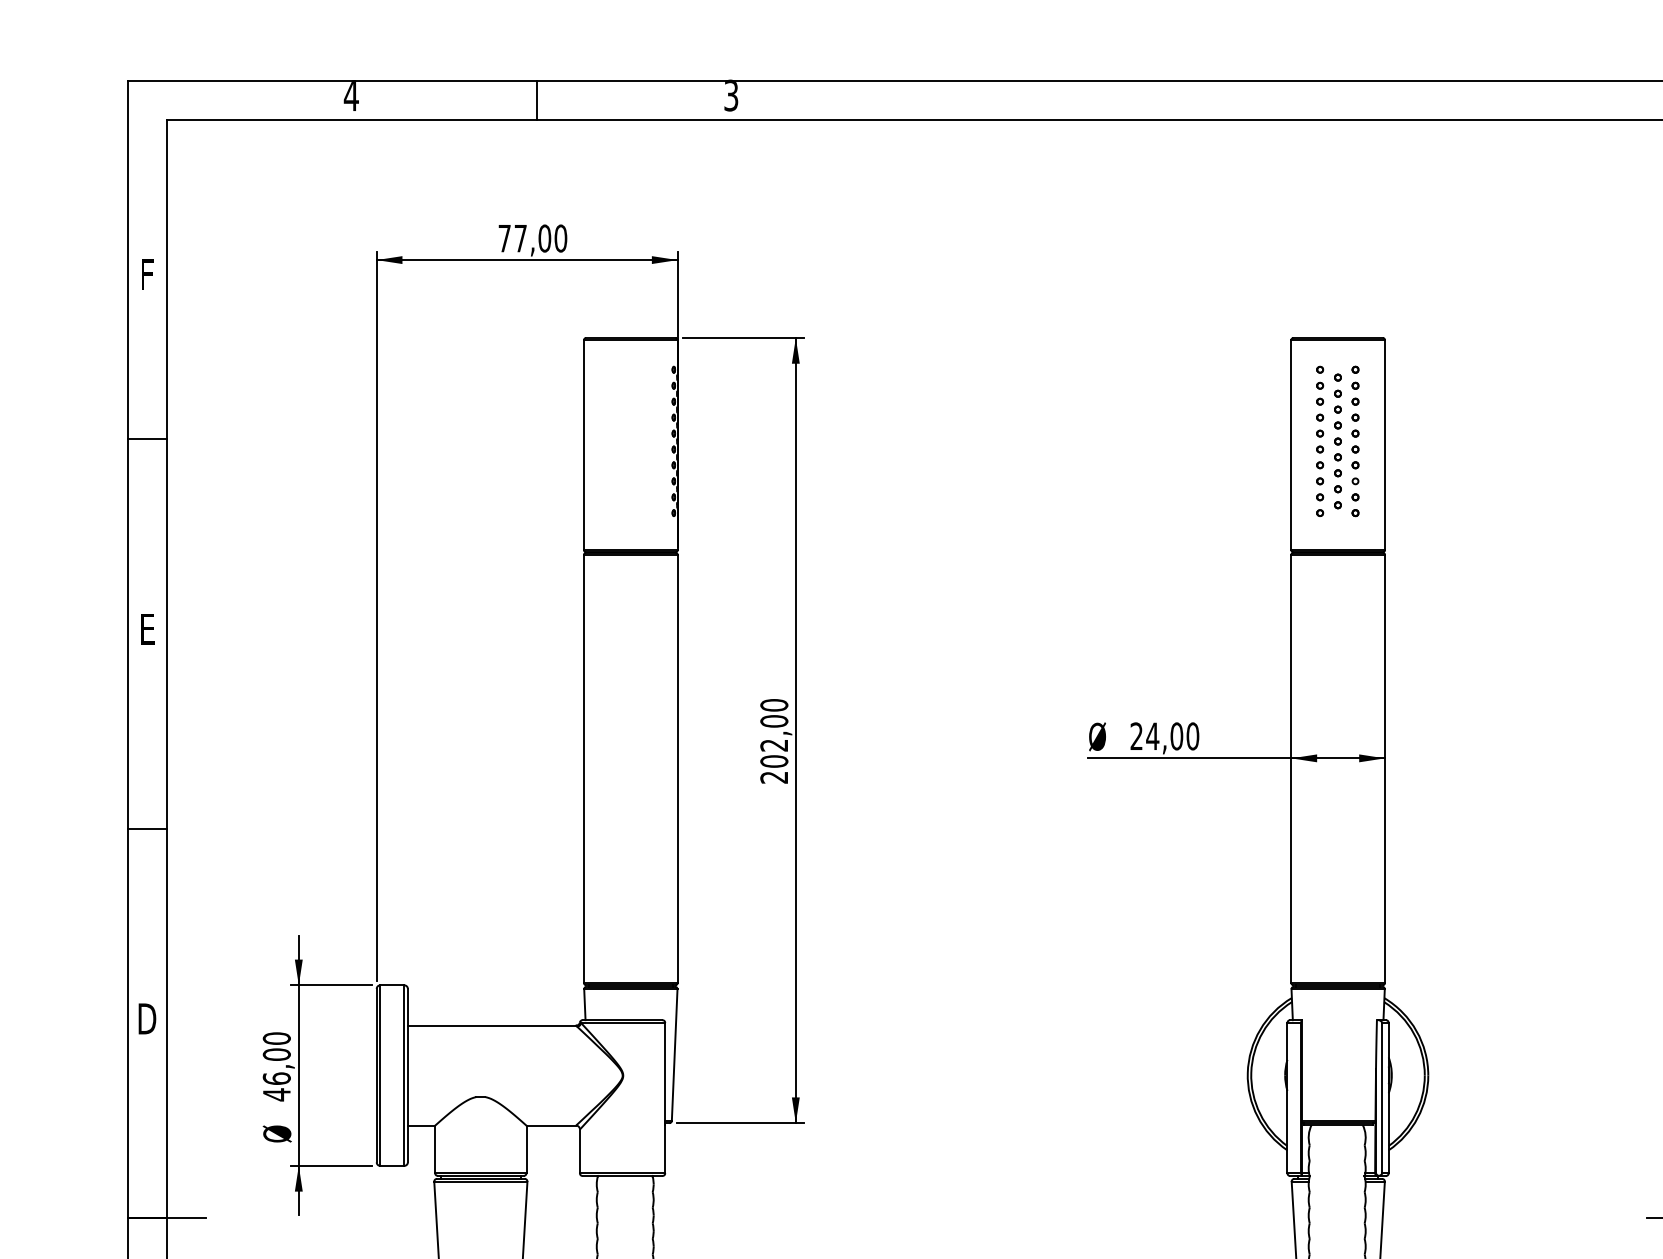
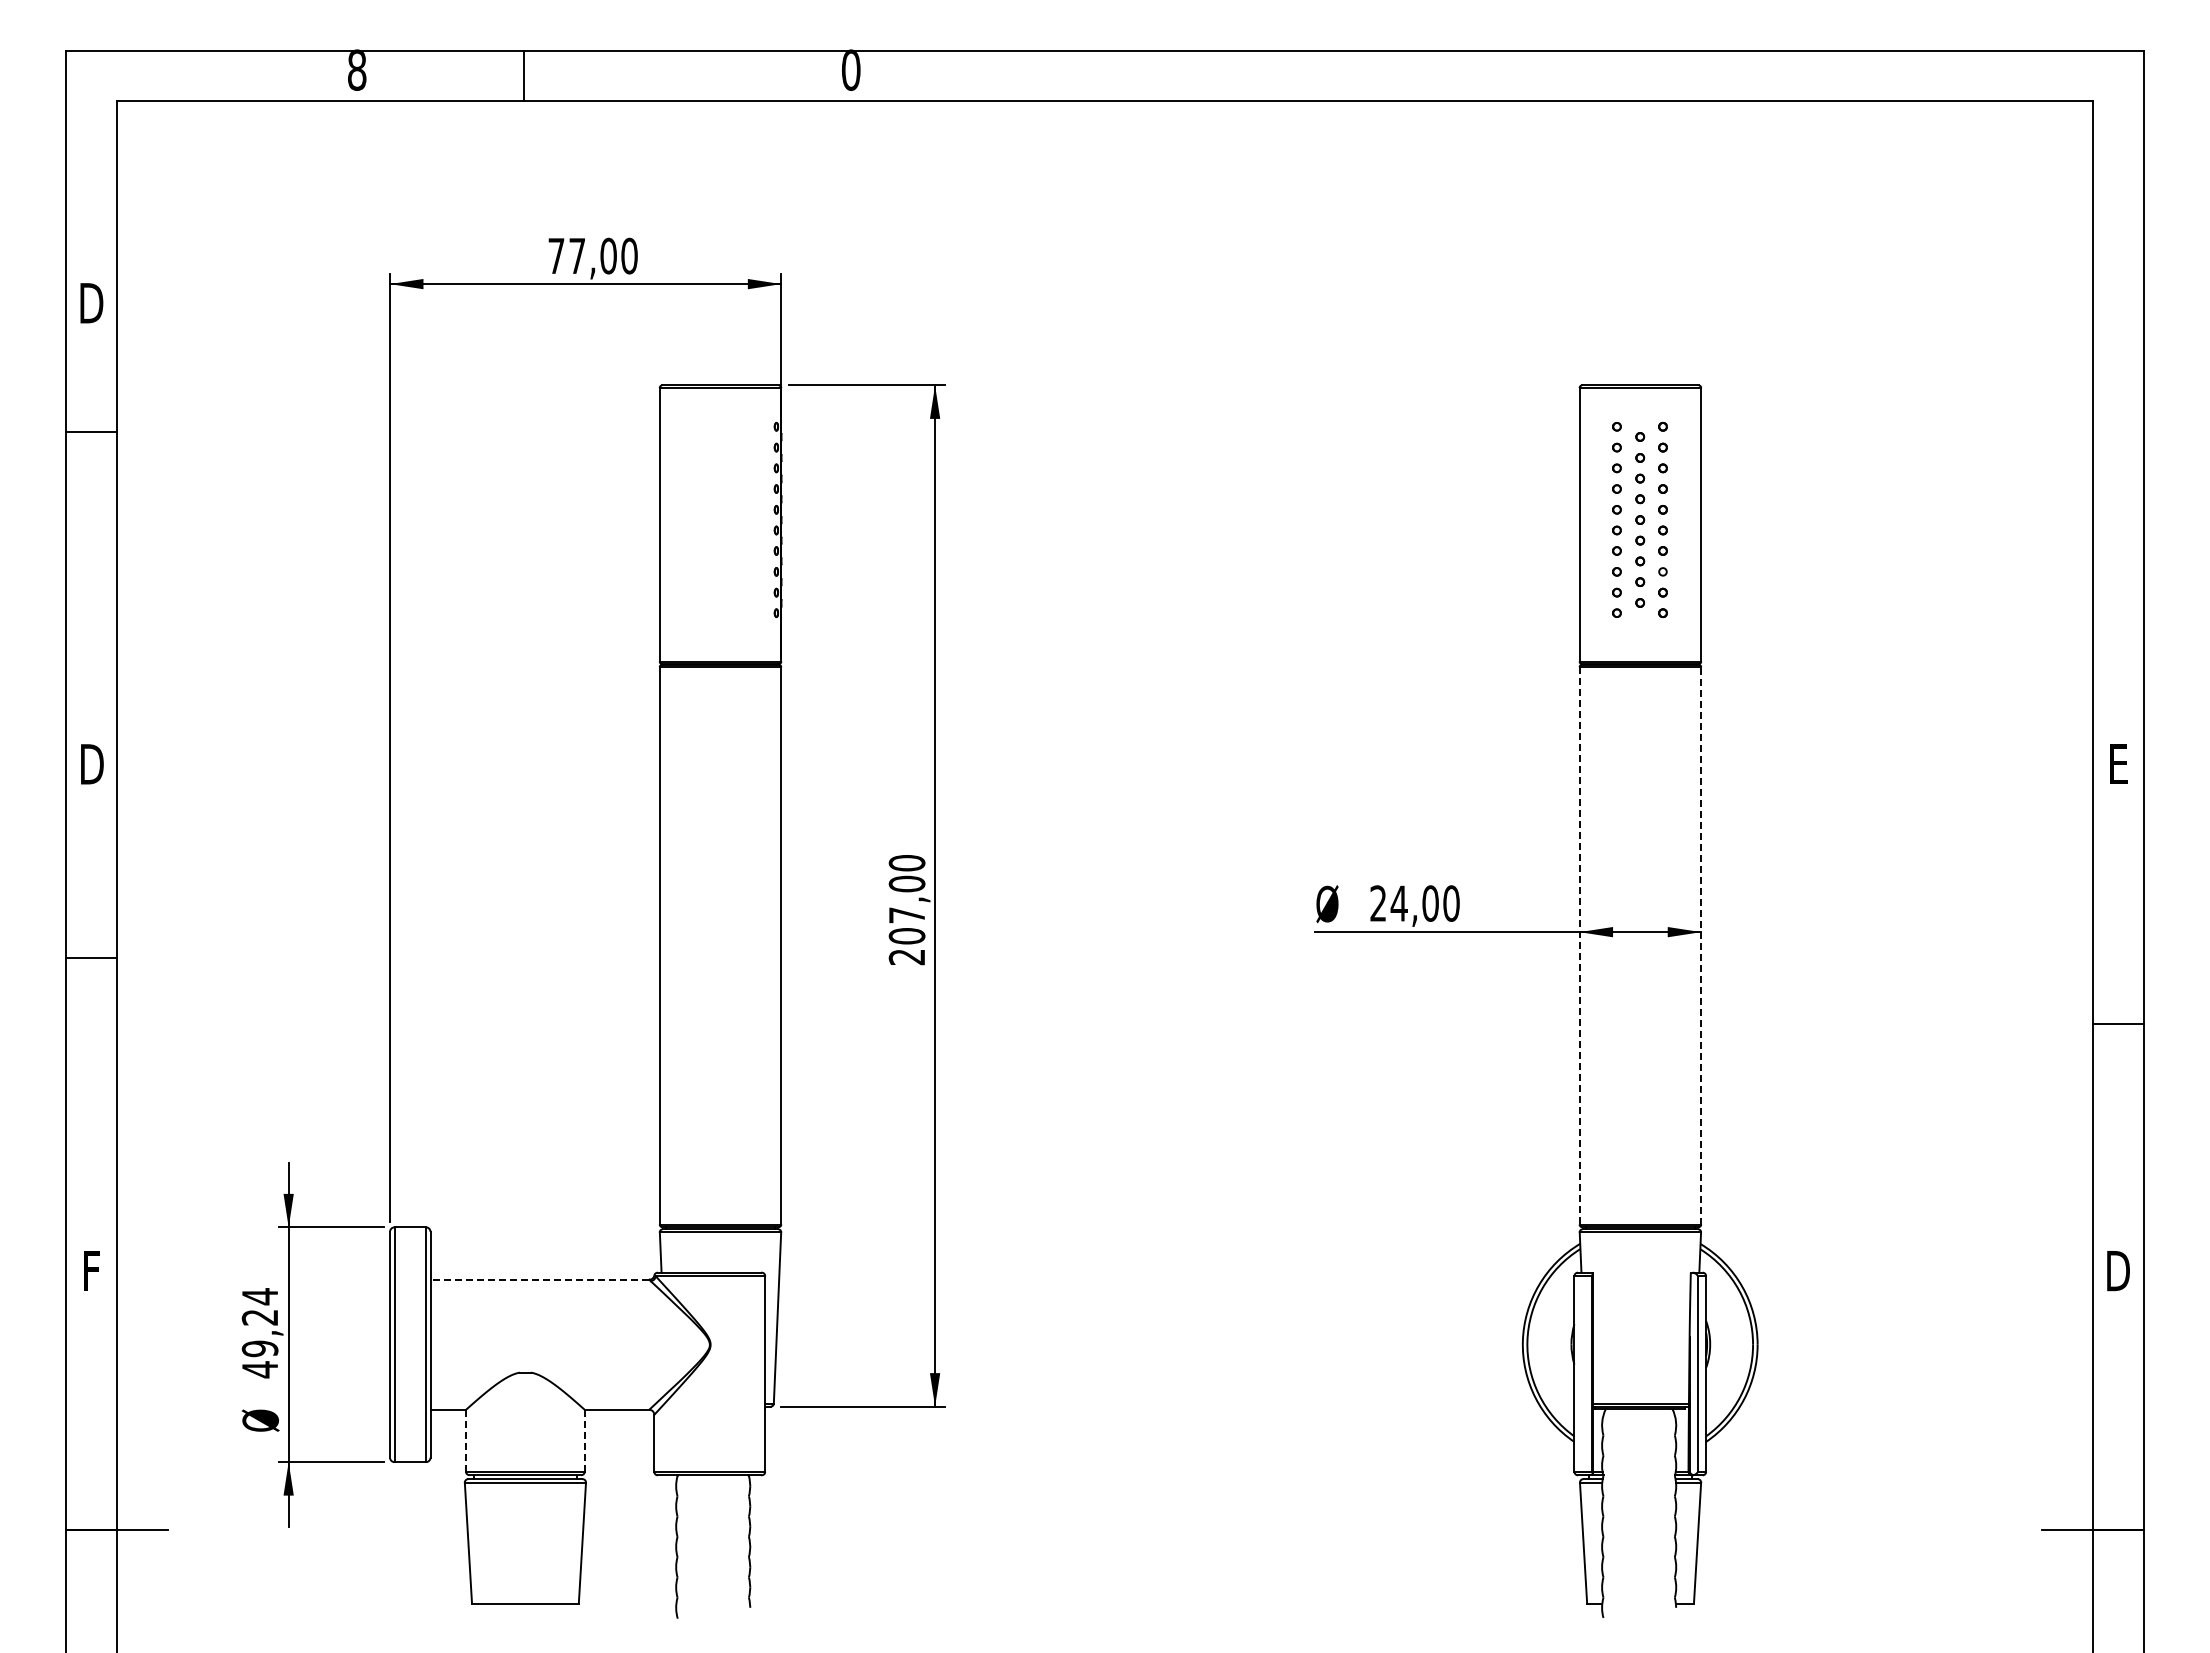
text: (350, 95) -> (356, 69), 4 -> 8
text: (730, 95) -> (850, 69), 3 -> 0
line: (537, 99) -> (524, 75), moved
text: (147, 274) -> (91, 303), F -> D
line: (147, 438) -> (91, 431), moved
text: (147, 629) -> (92, 764), E -> D
text: (773, 745) -> (906, 915), 202,00 -> 207,00
line: (1291, 768) -> (1579, 945), solid -> dashed
line: (1385, 768) -> (1701, 945), solid -> dashed
line: (147, 828) -> (91, 957), moved
text: (147, 1019) -> (91, 1271), D -> F
line: (491, 1025) -> (539, 1279), solid -> dashed
text: (276, 1058) -> (259, 1322), 46,00 -> 49,24
line: (434, 1149) -> (465, 1440), solid -> dashed
line: (526, 1149) -> (584, 1440), solid -> dashed

